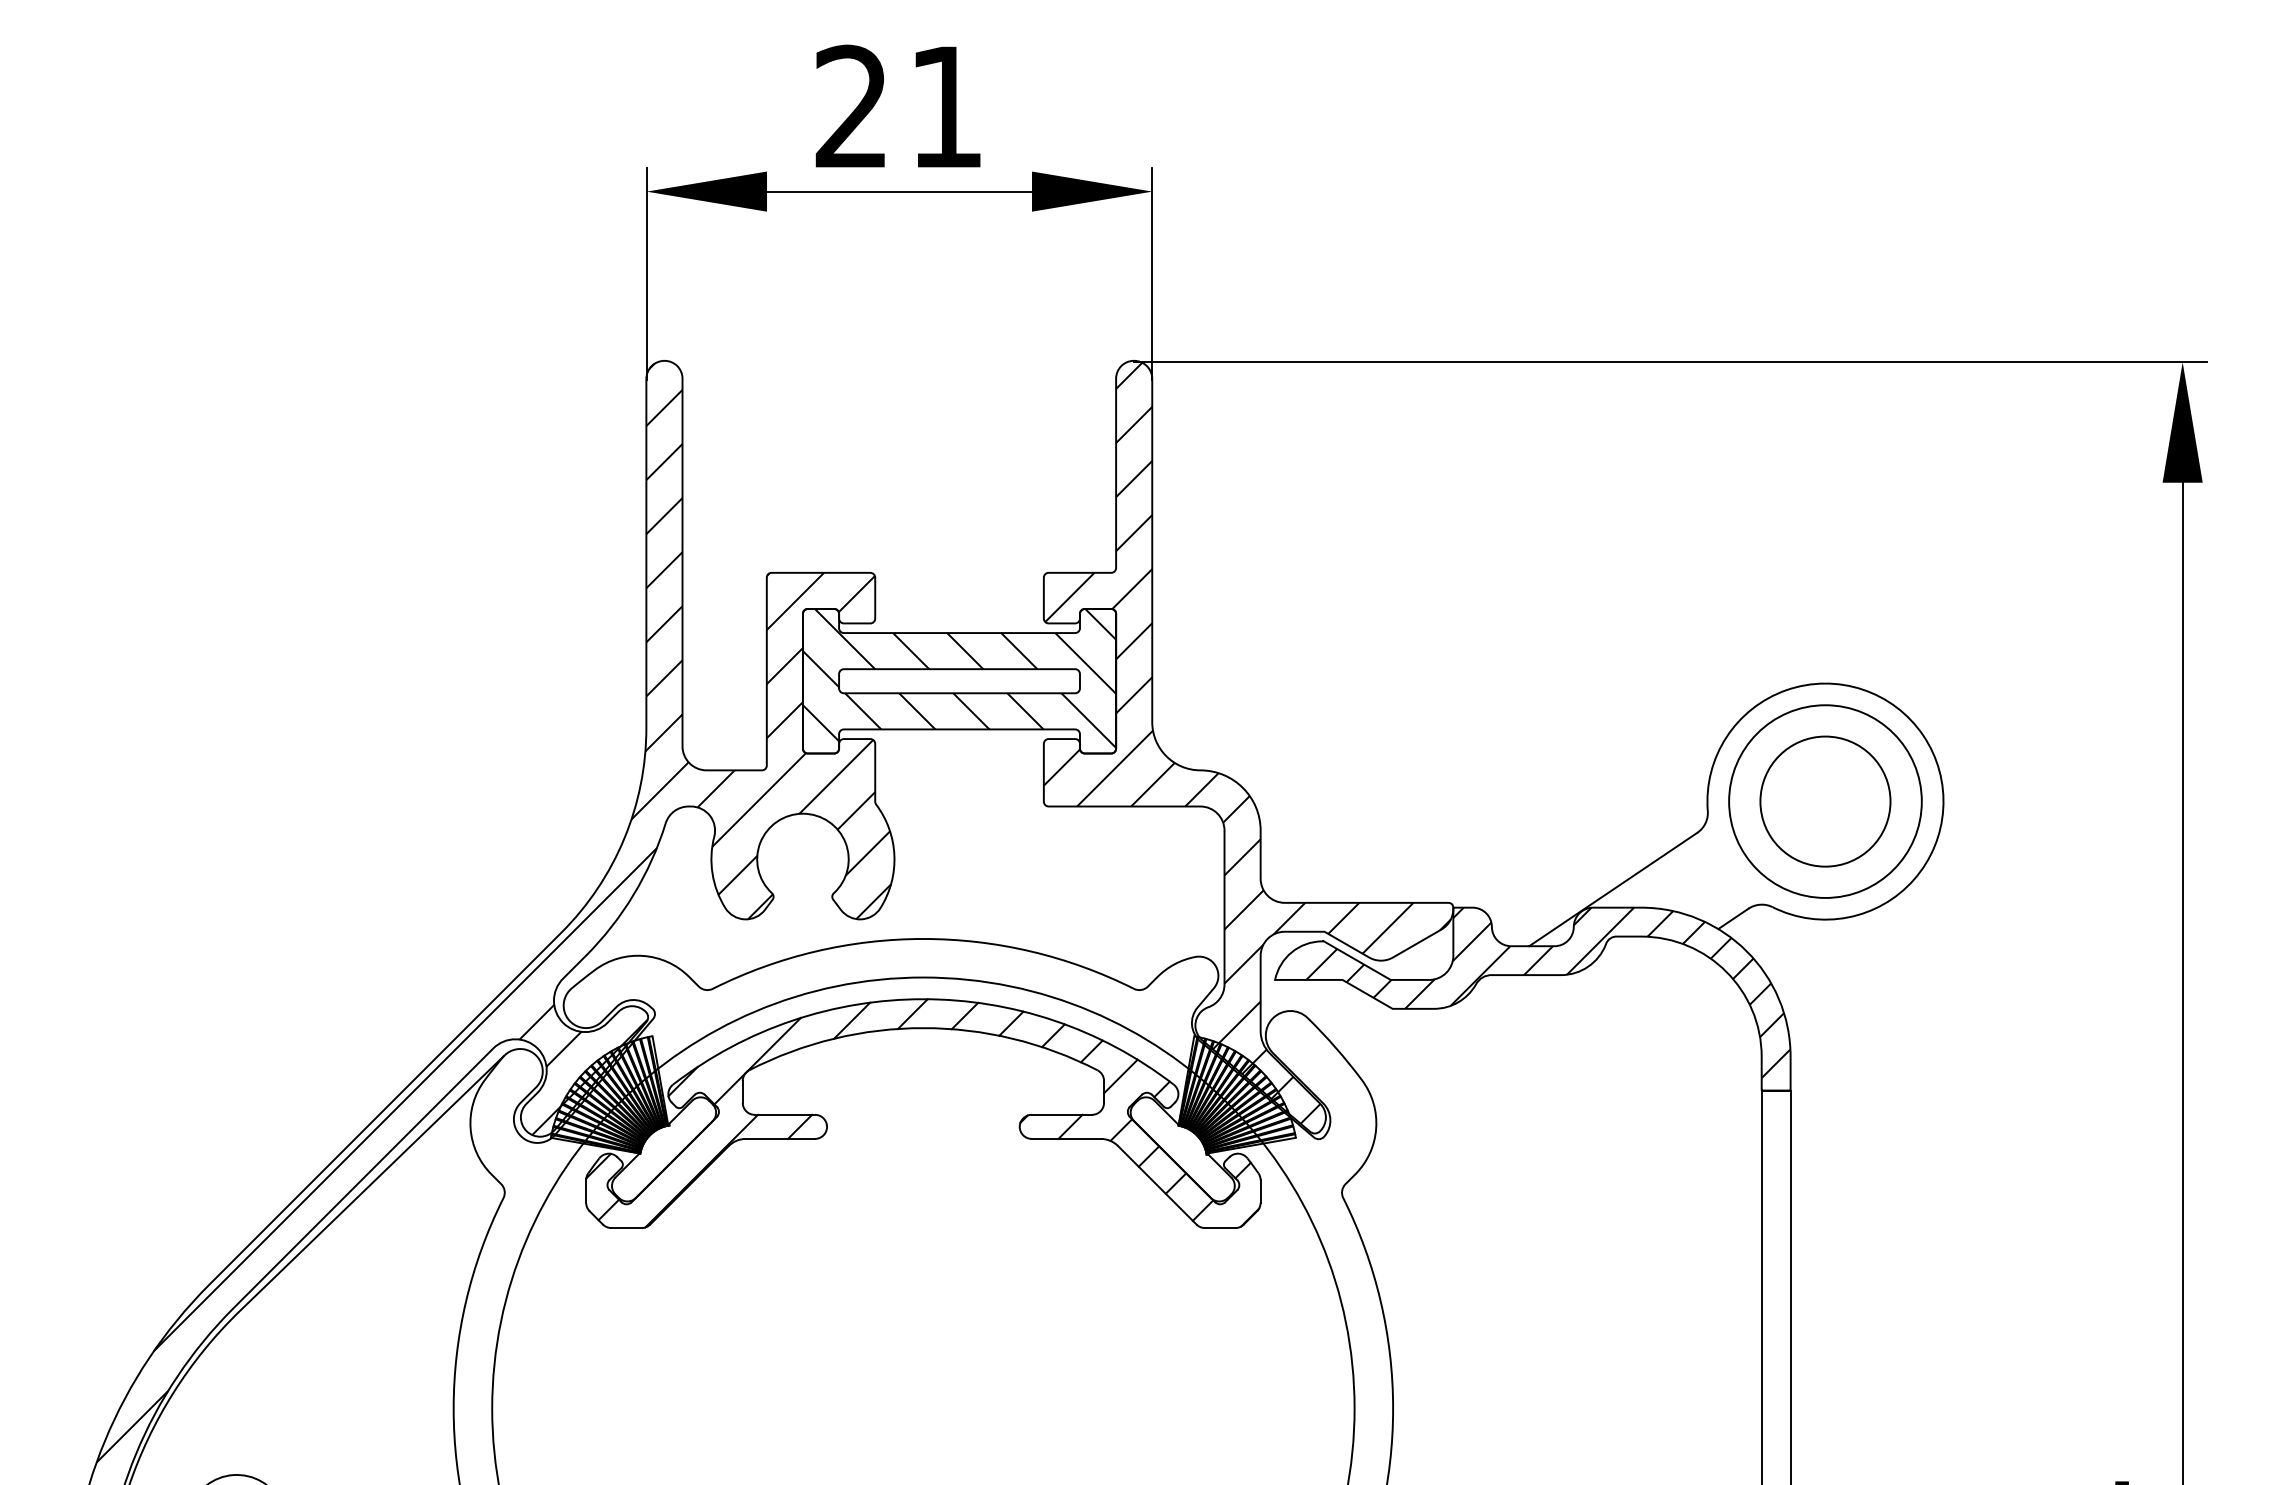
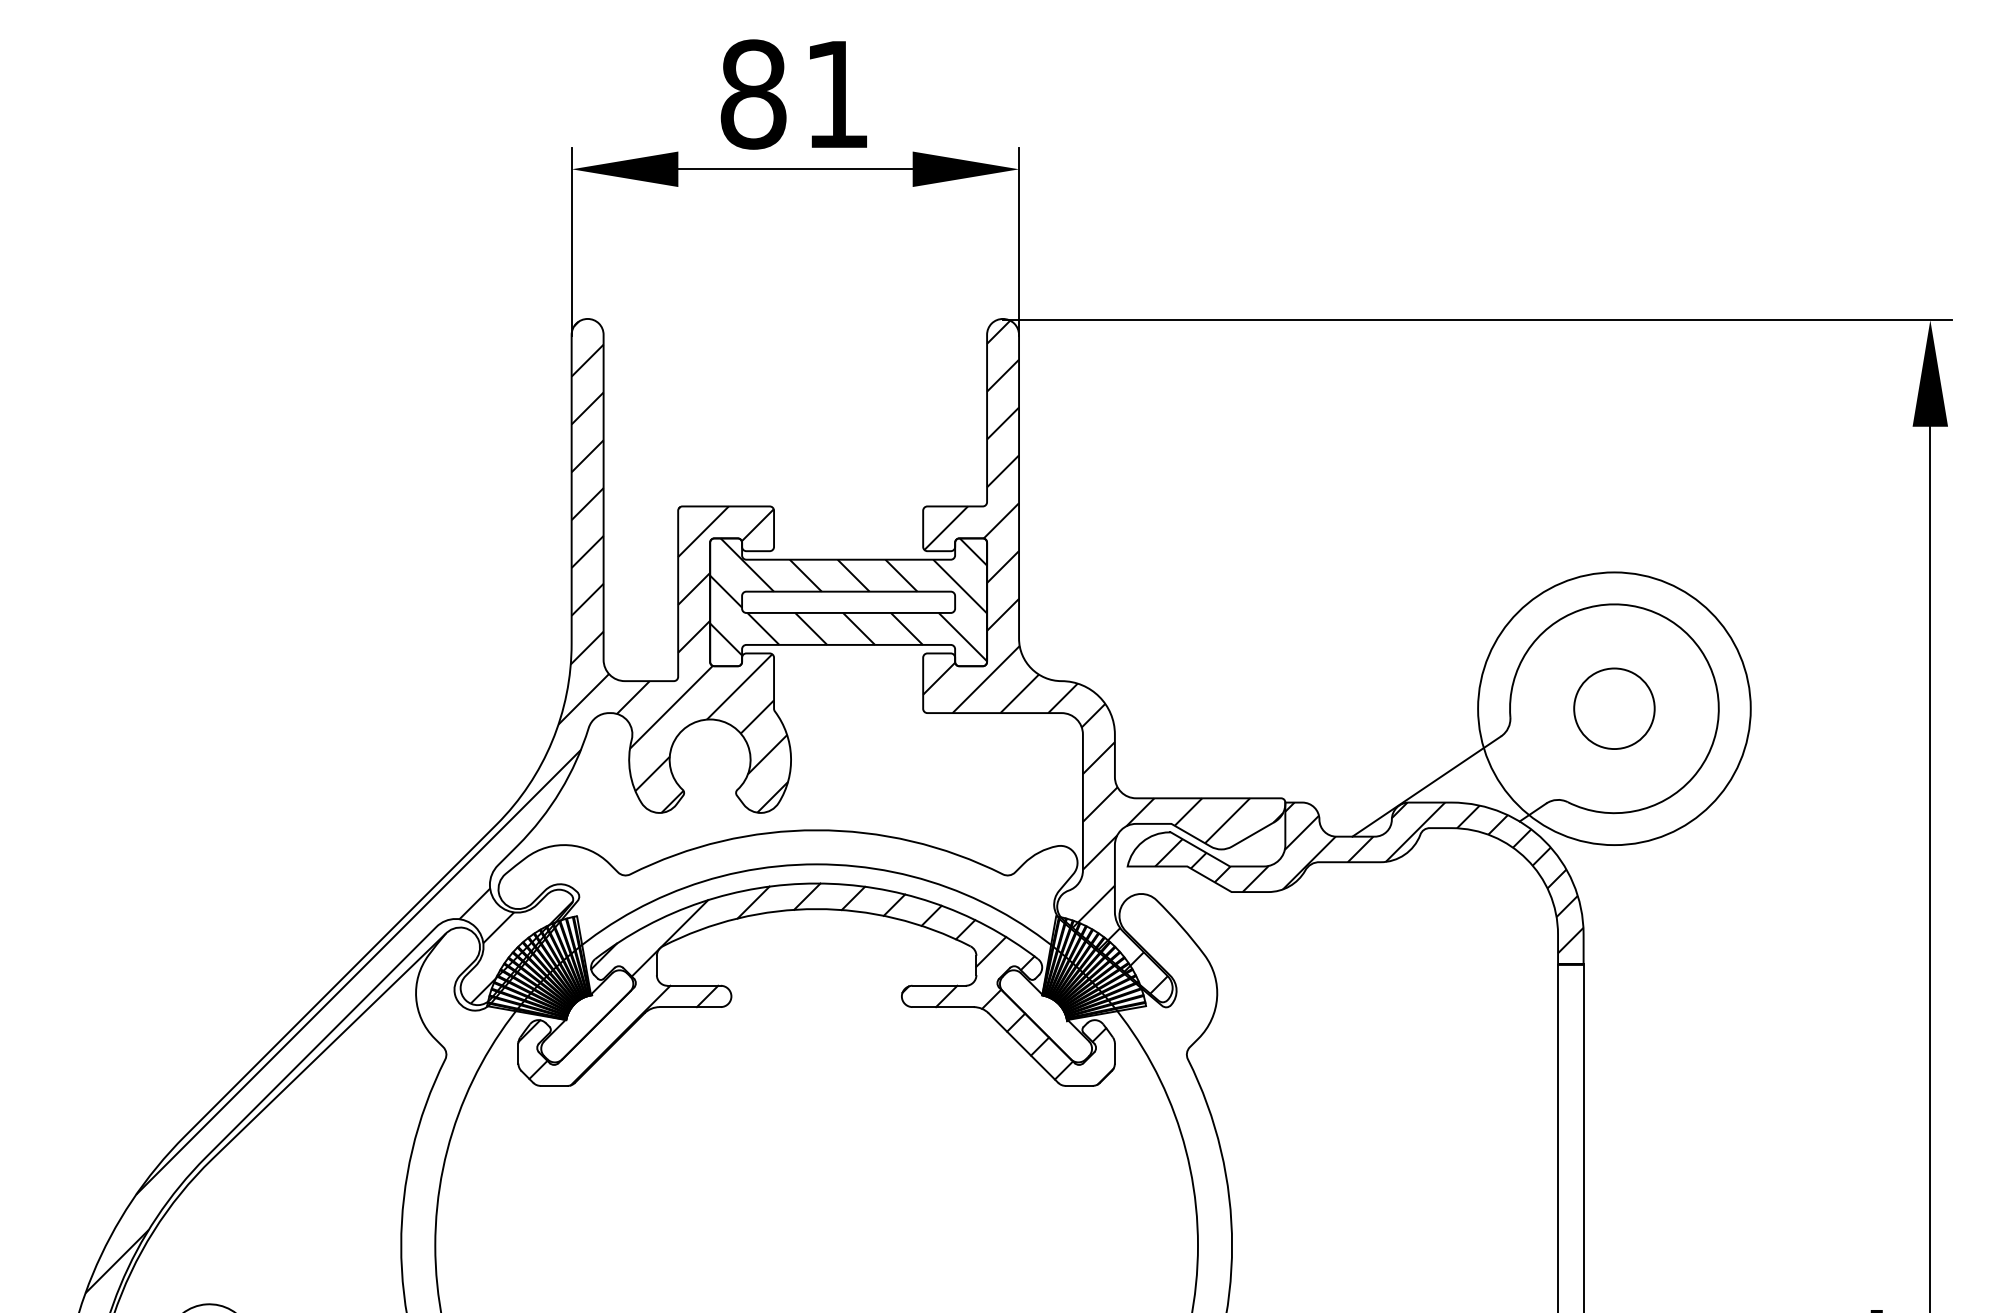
text: (852, 106) -> (753, 94), 21 -> 81
circle: (1825, 801) -> (1614, 708), size x0.7
circle: (1825, 801) -> (1614, 708), size x1.6

